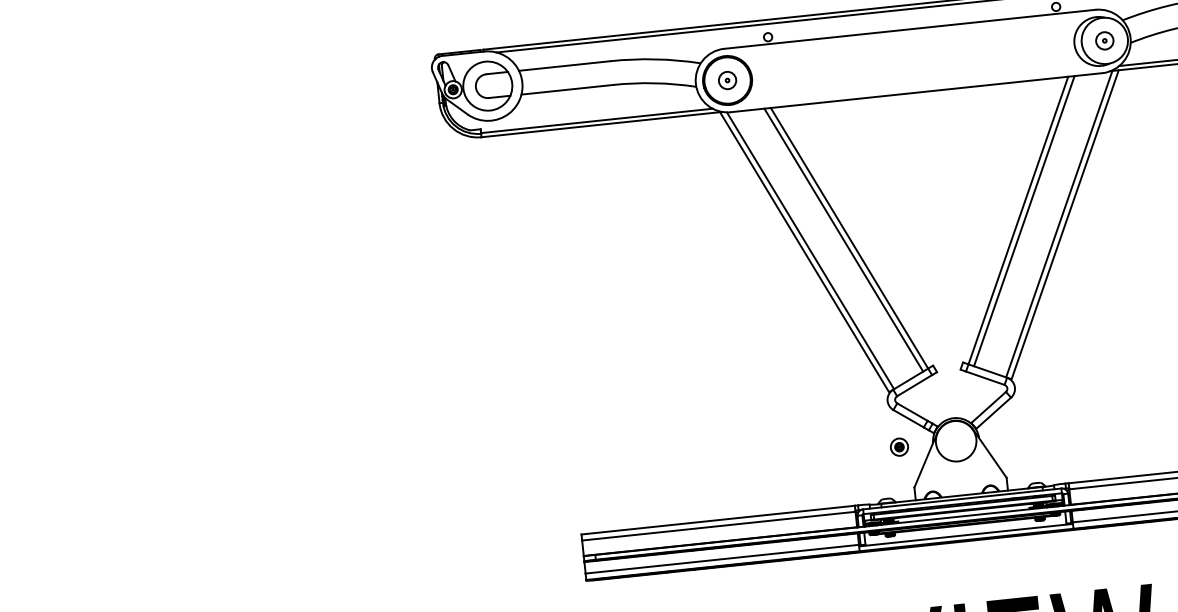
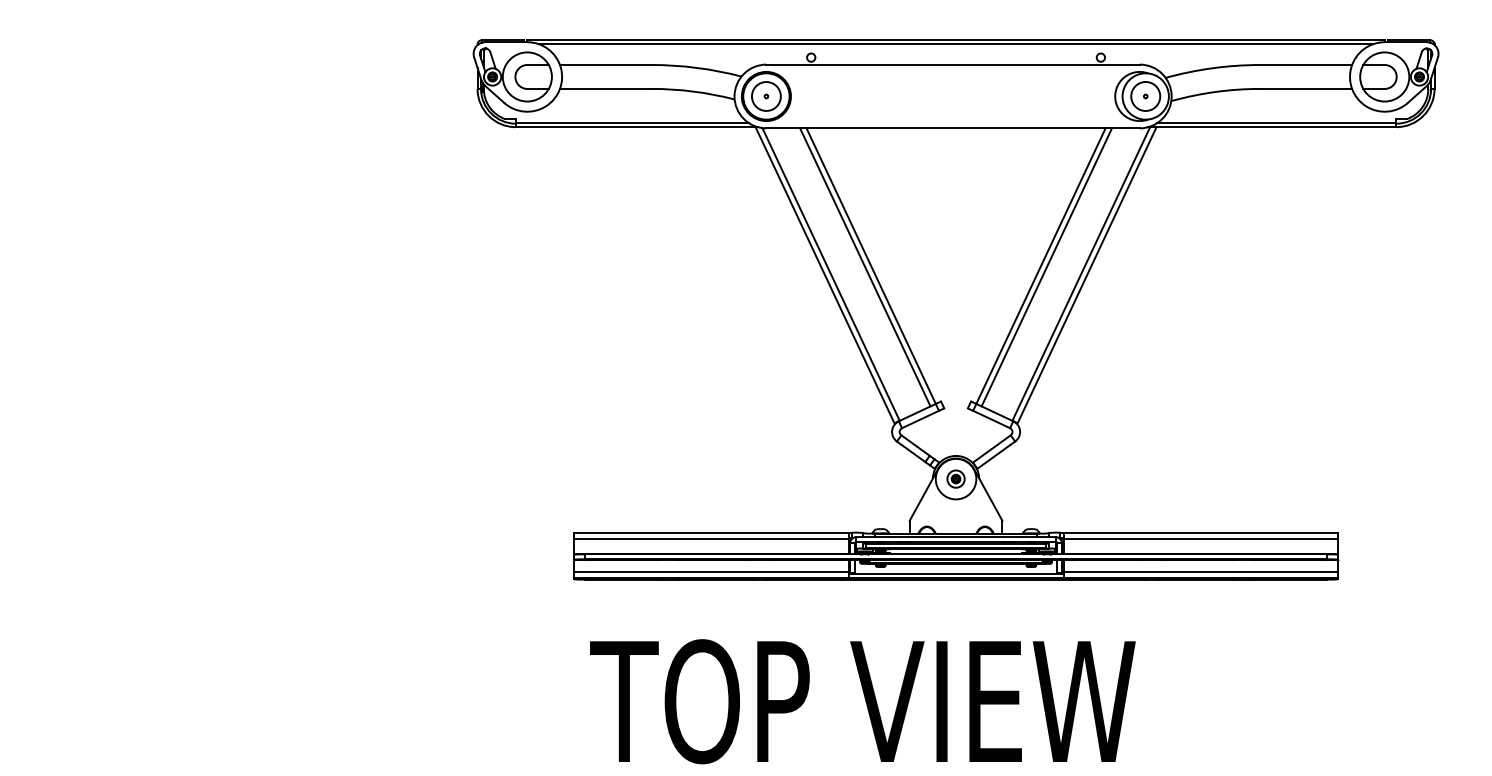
circle: (1104, 40) -> (1145, 96), size x1.67
circle: (726, 80) -> (765, 96), size x1.67
part: (898, 446) -> (955, 478), moved

